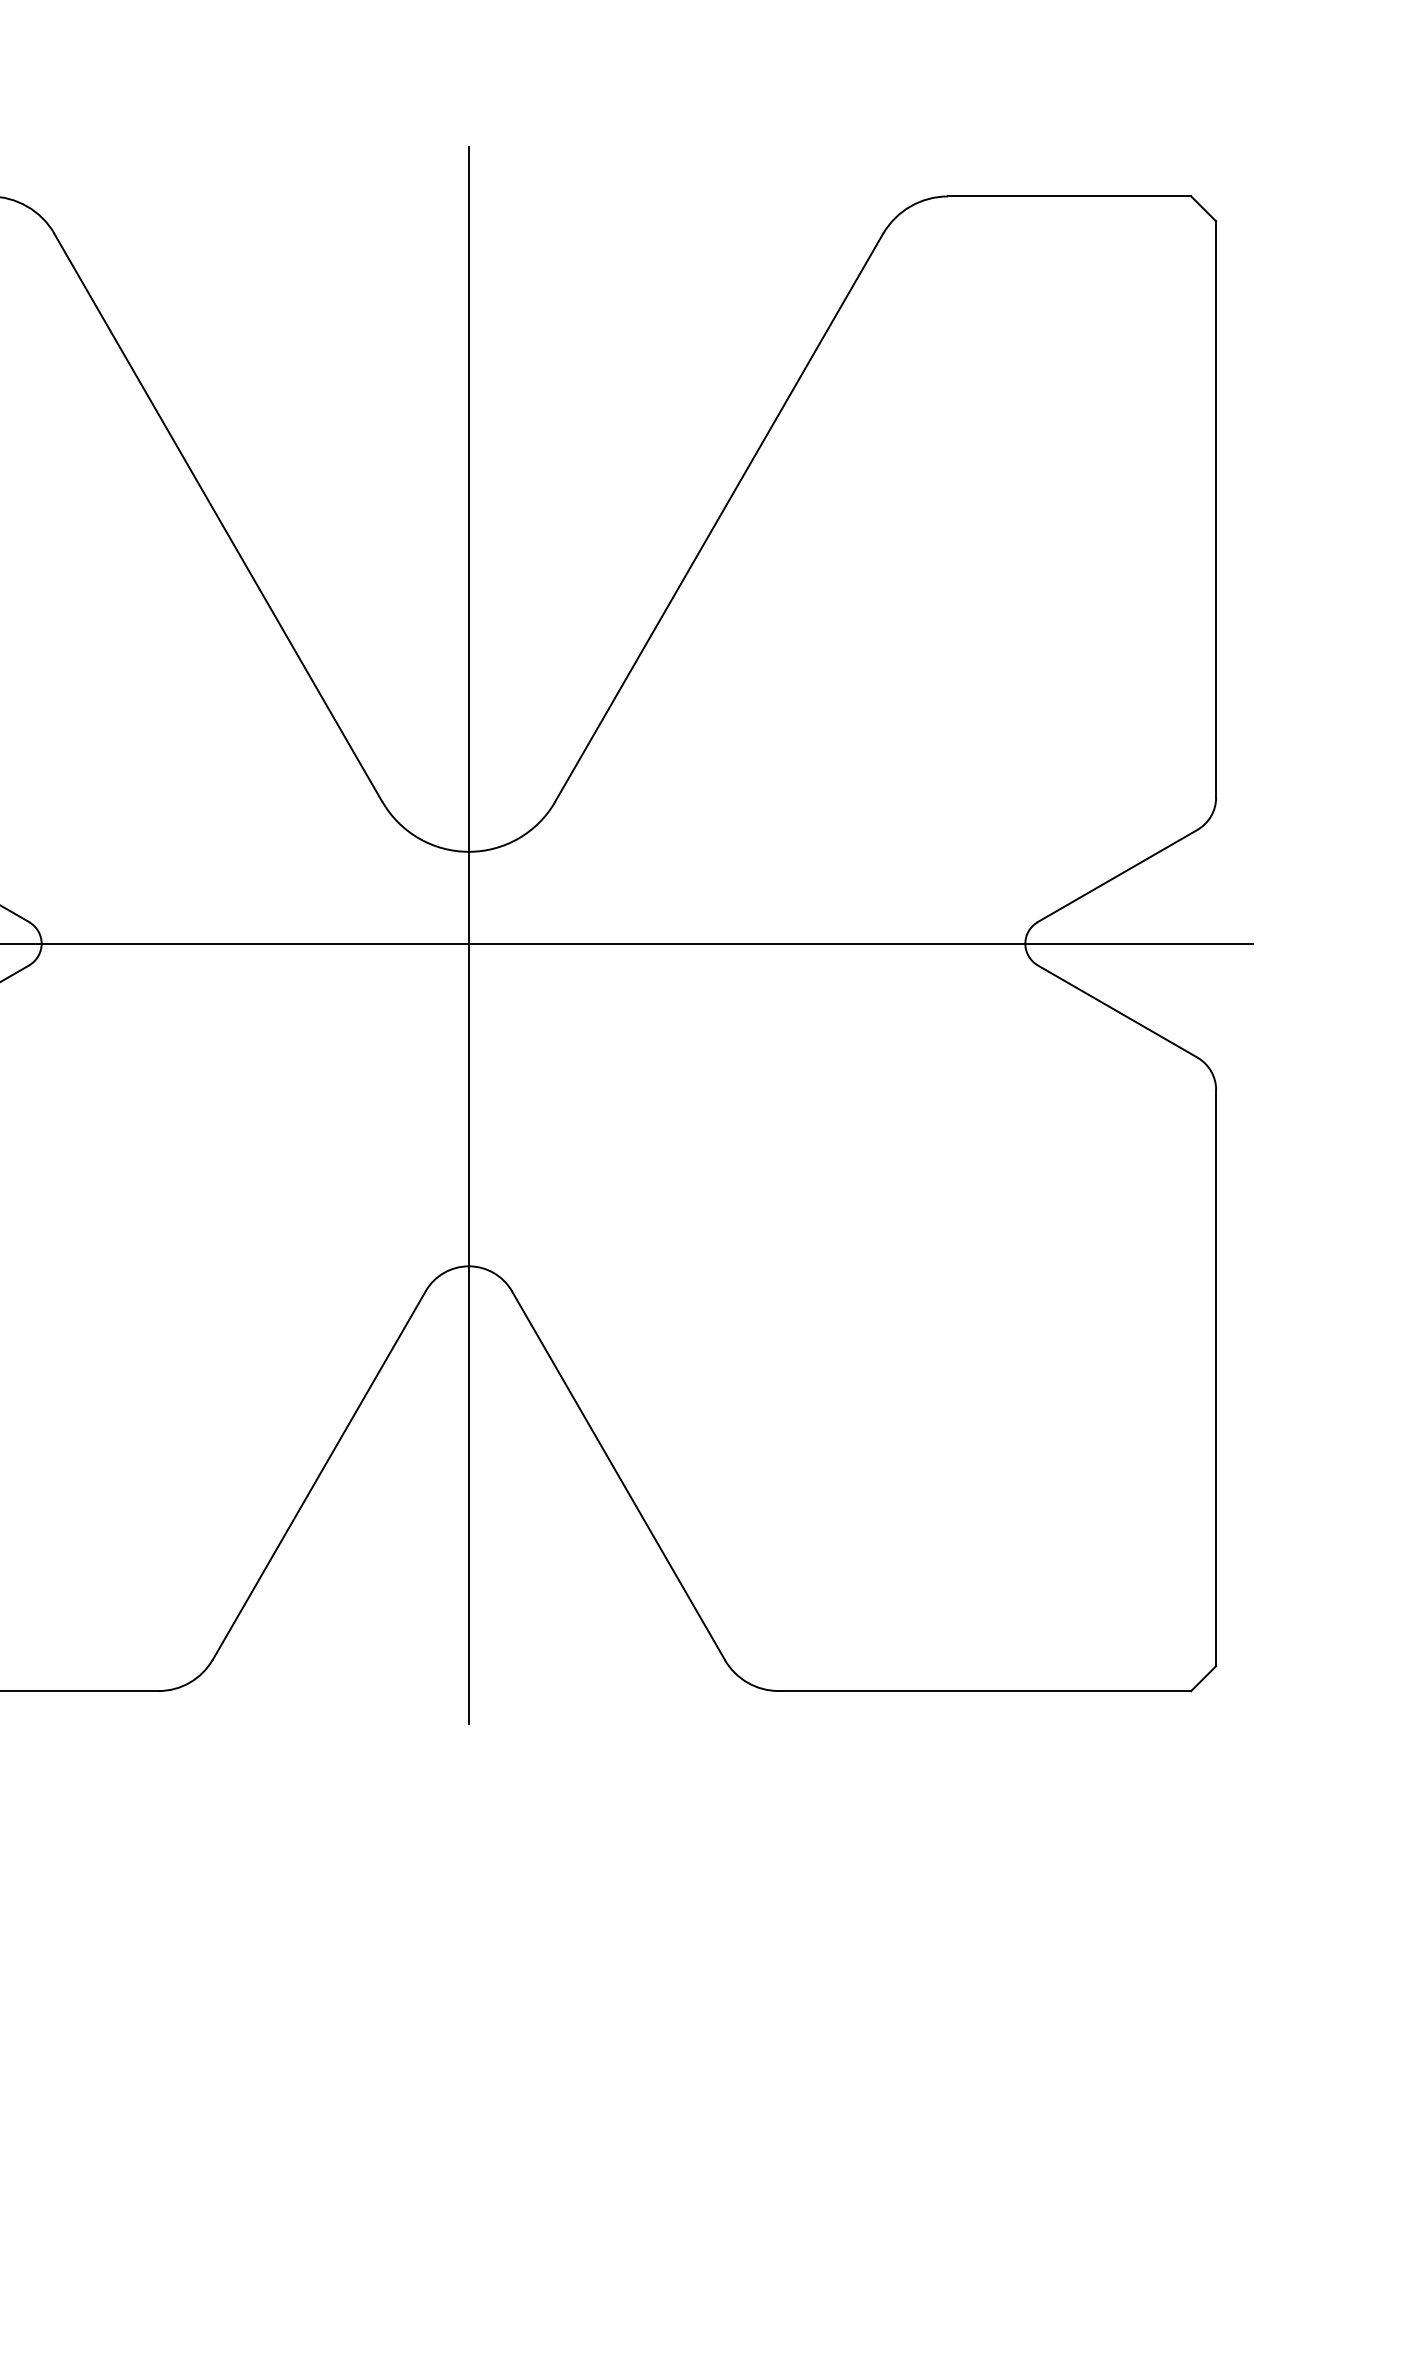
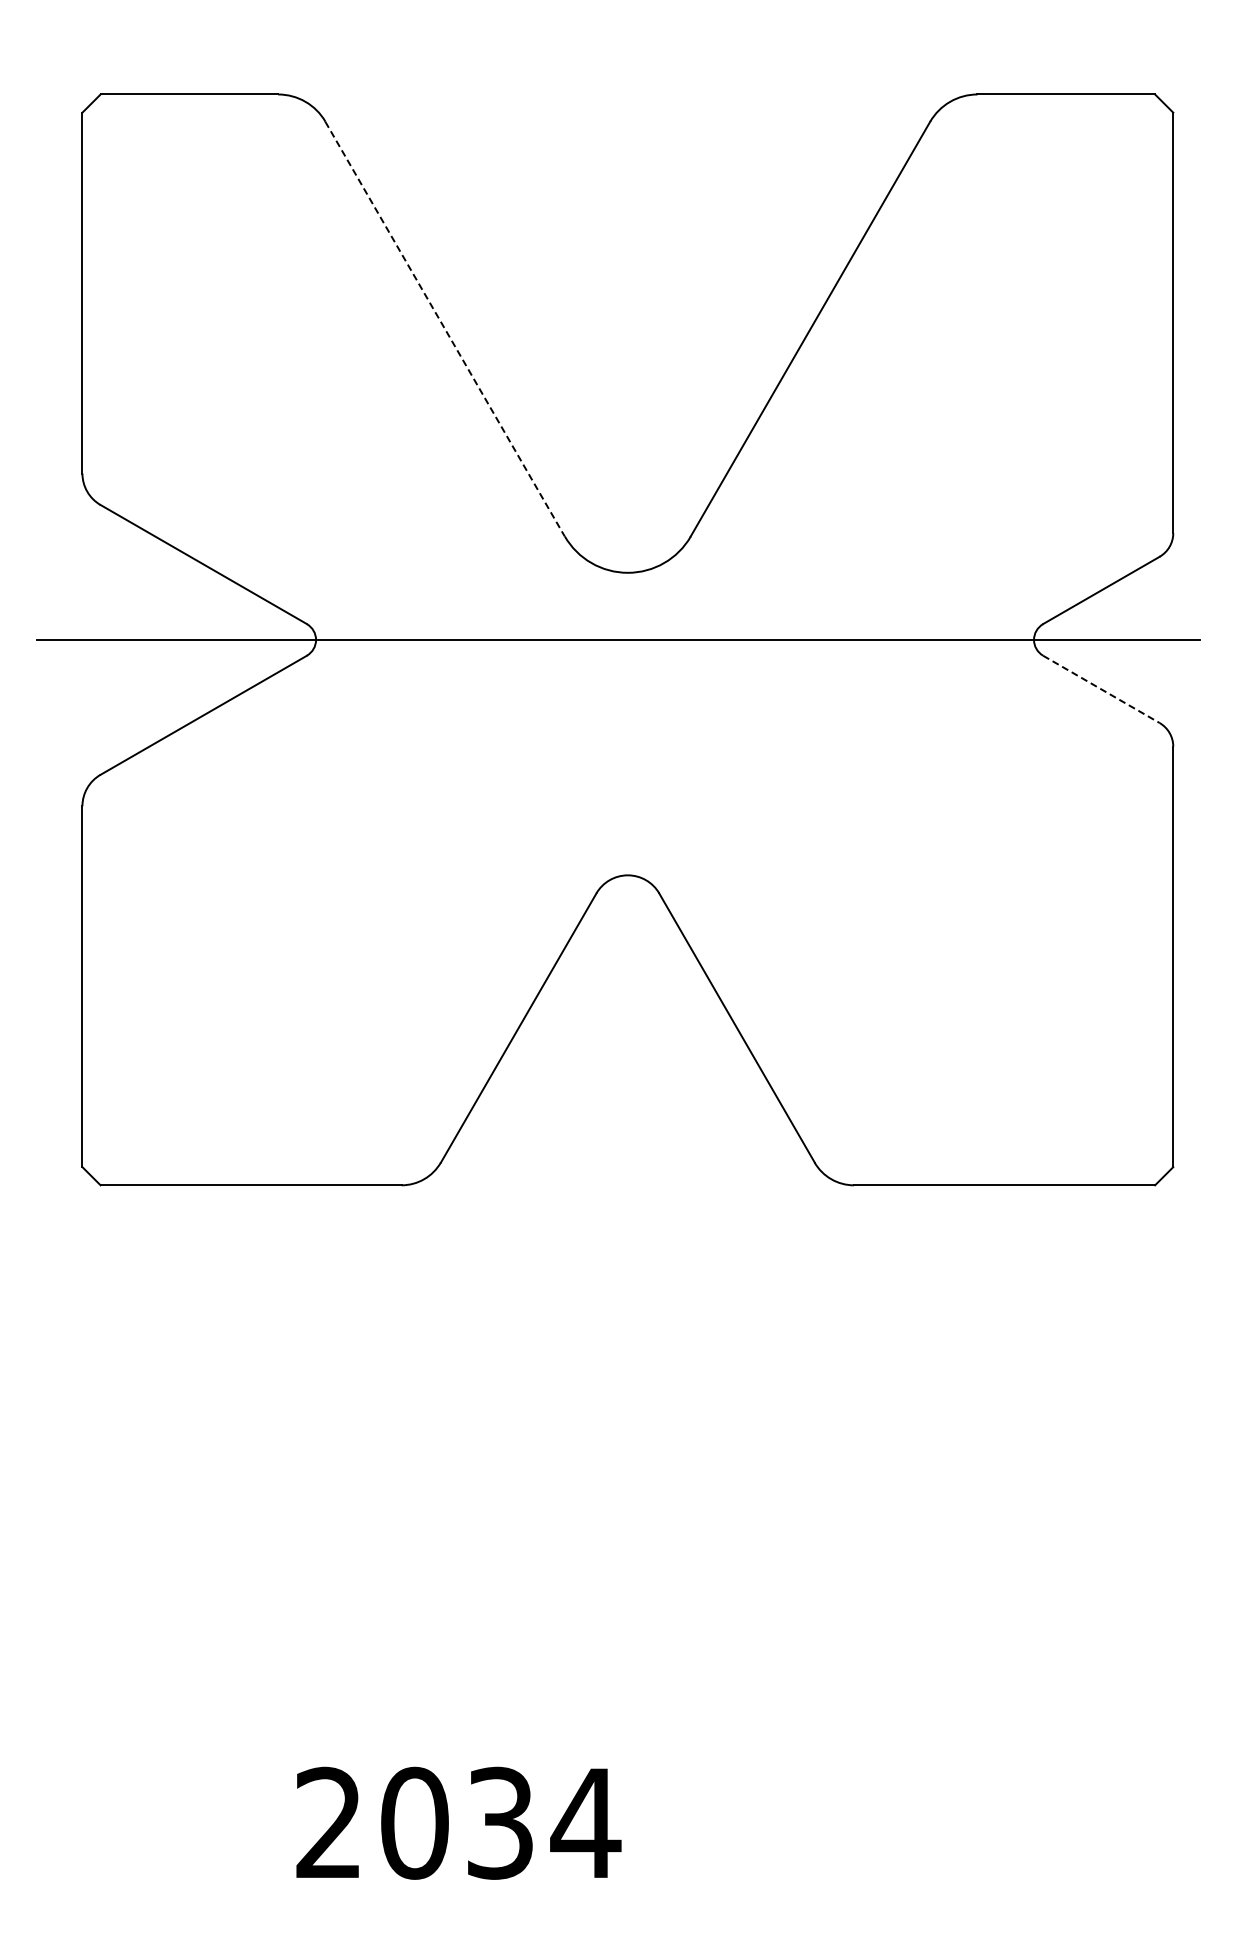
line: (219, 518) -> (445, 329), solid -> dashed
line: (468, 934) -> (627, 633), removed
line: (1117, 1011) -> (1101, 689), solid -> dashed

